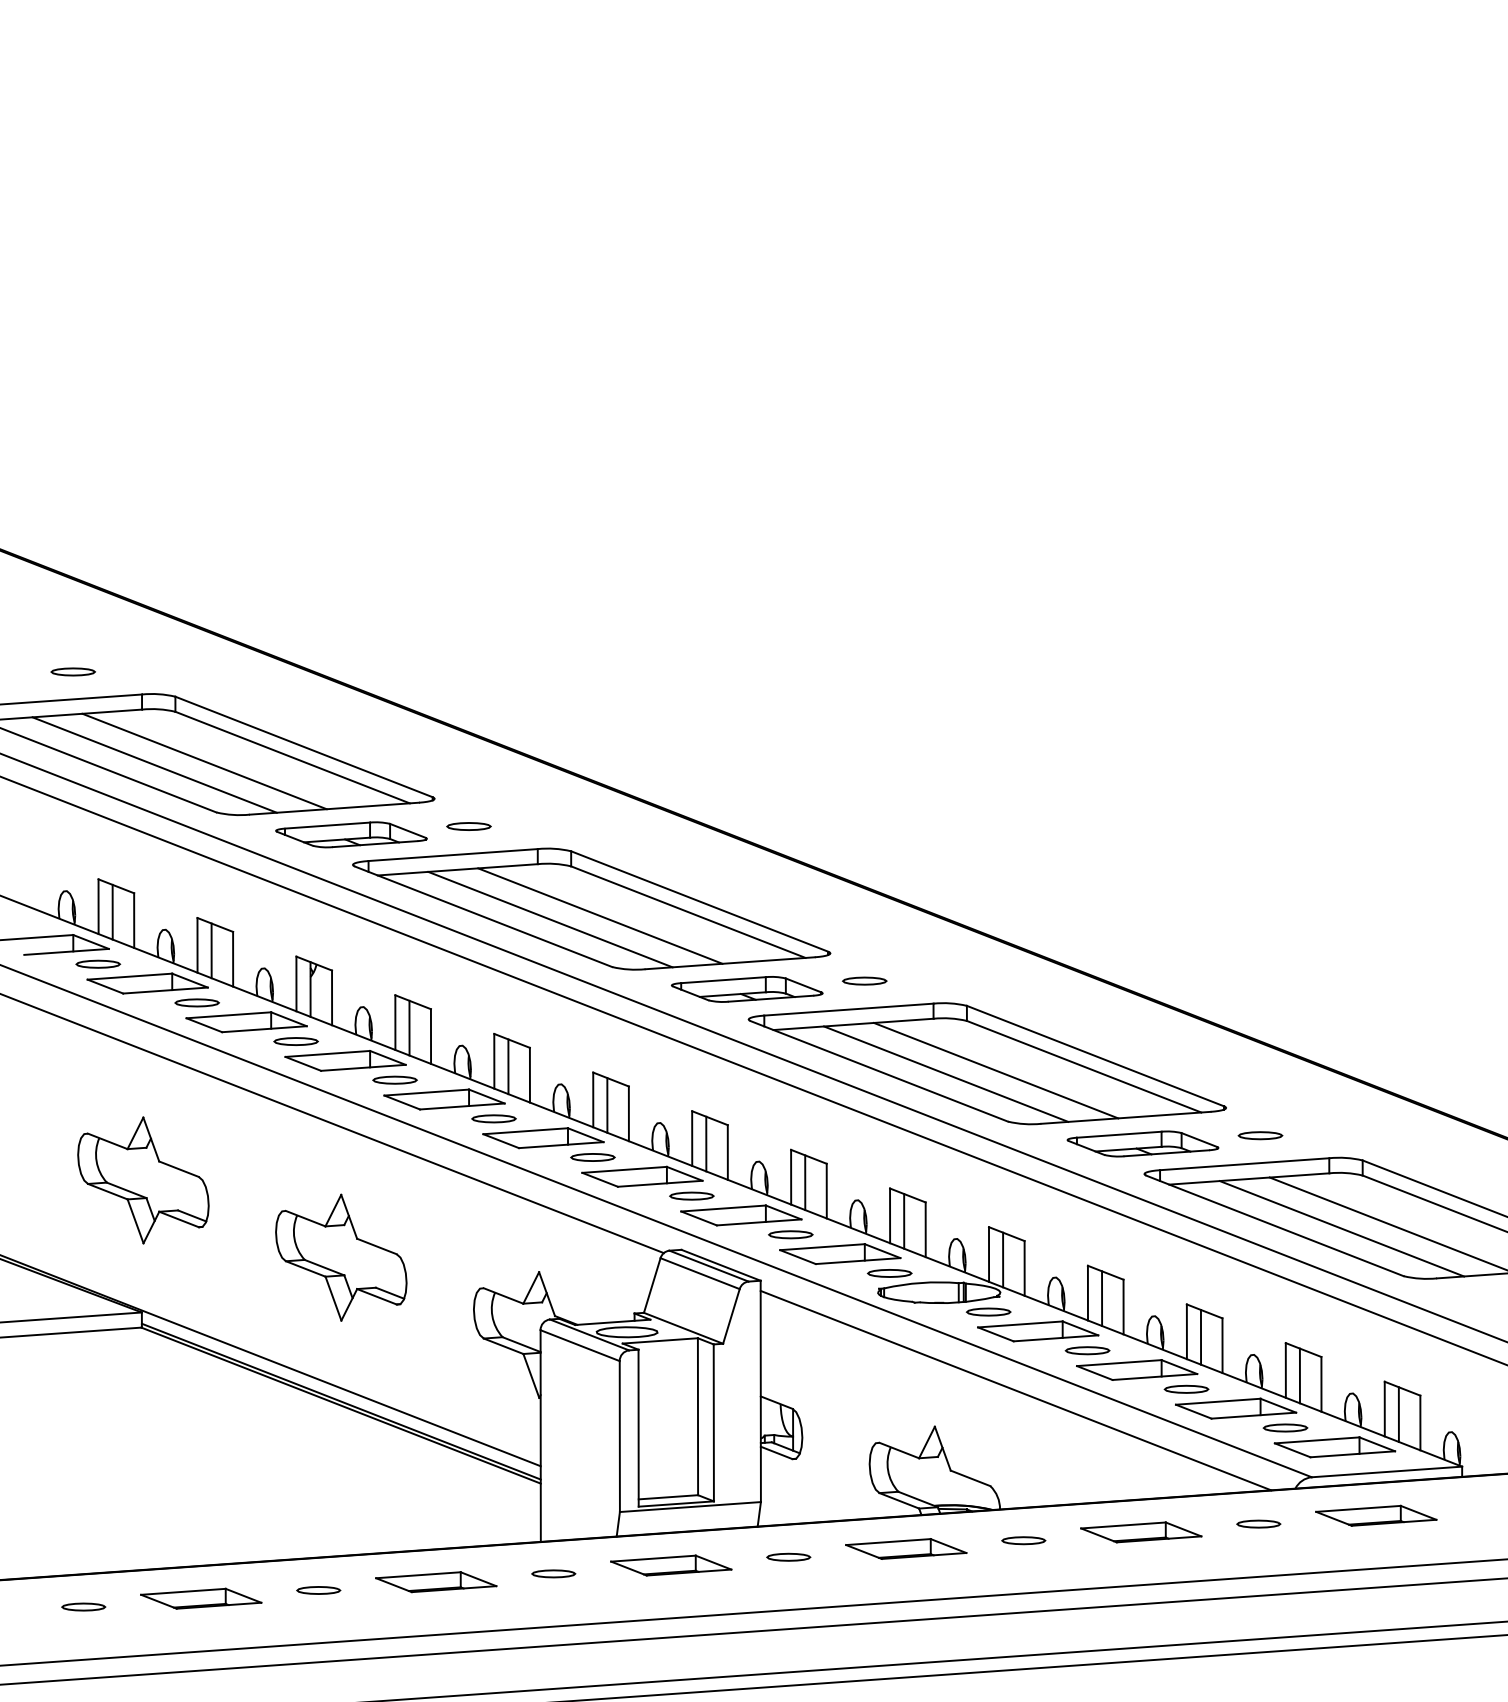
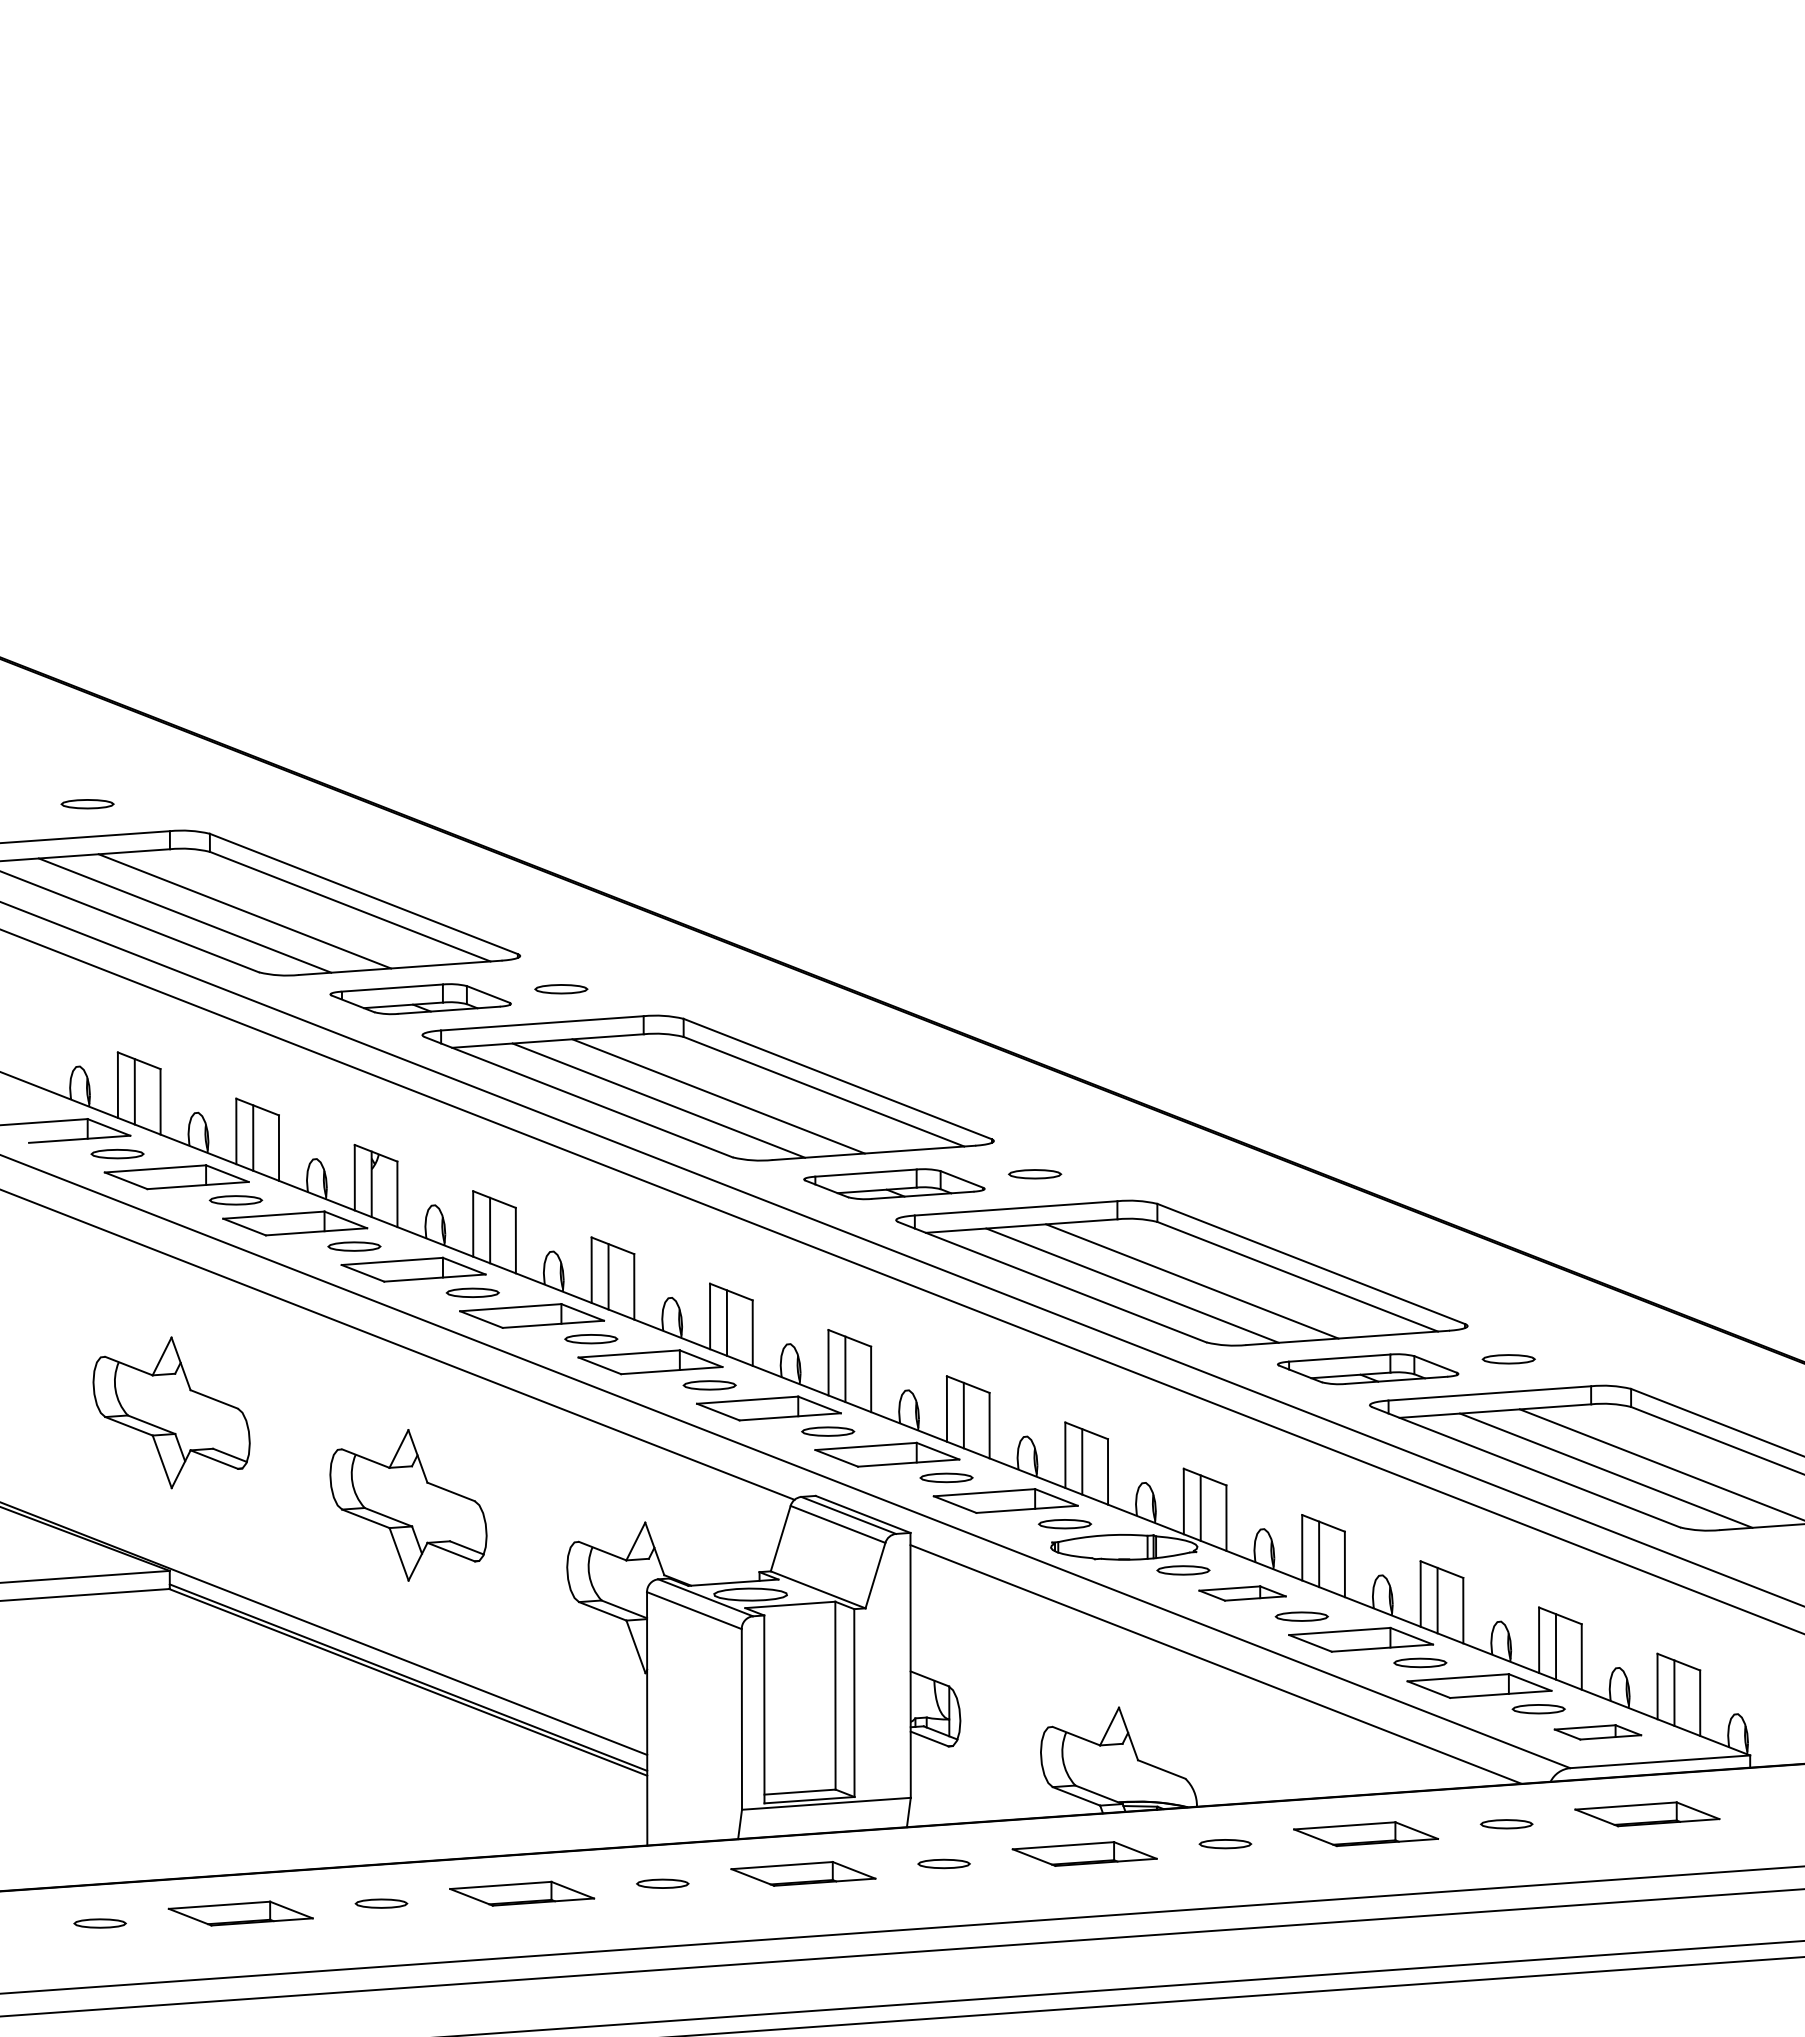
part: (1038, 1331) -> (1242, 1593), size x0.6
part: (1334, 1447) -> (1597, 1732), size x0.6

